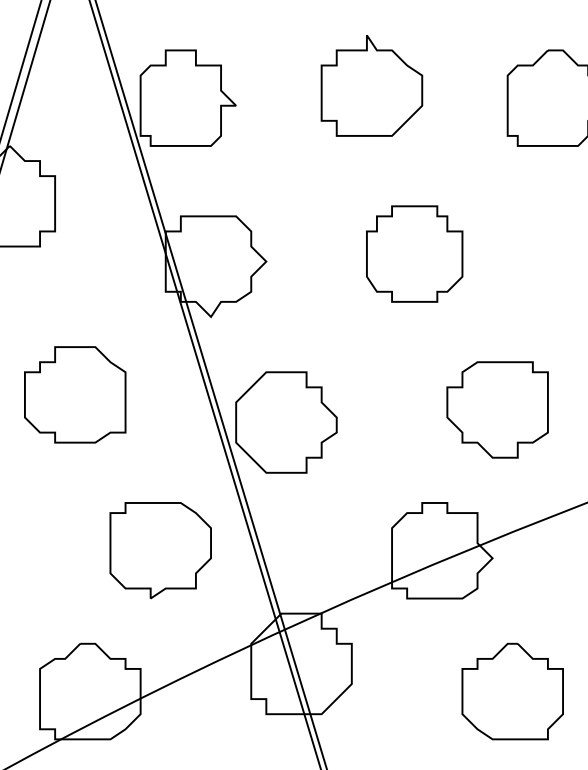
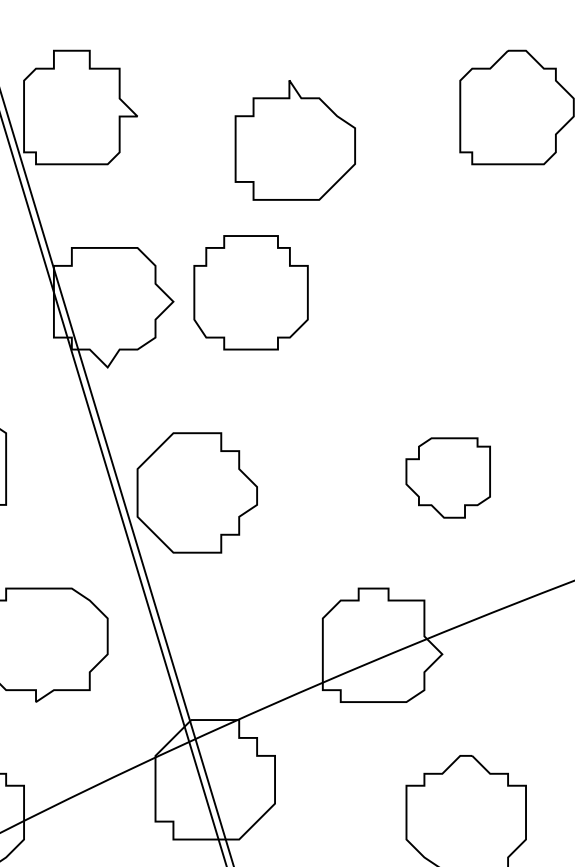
part: (371, 85) -> (294, 139), moved
part: (414, 253) -> (250, 292), moved
part: (497, 409) -> (448, 477), size x0.7

